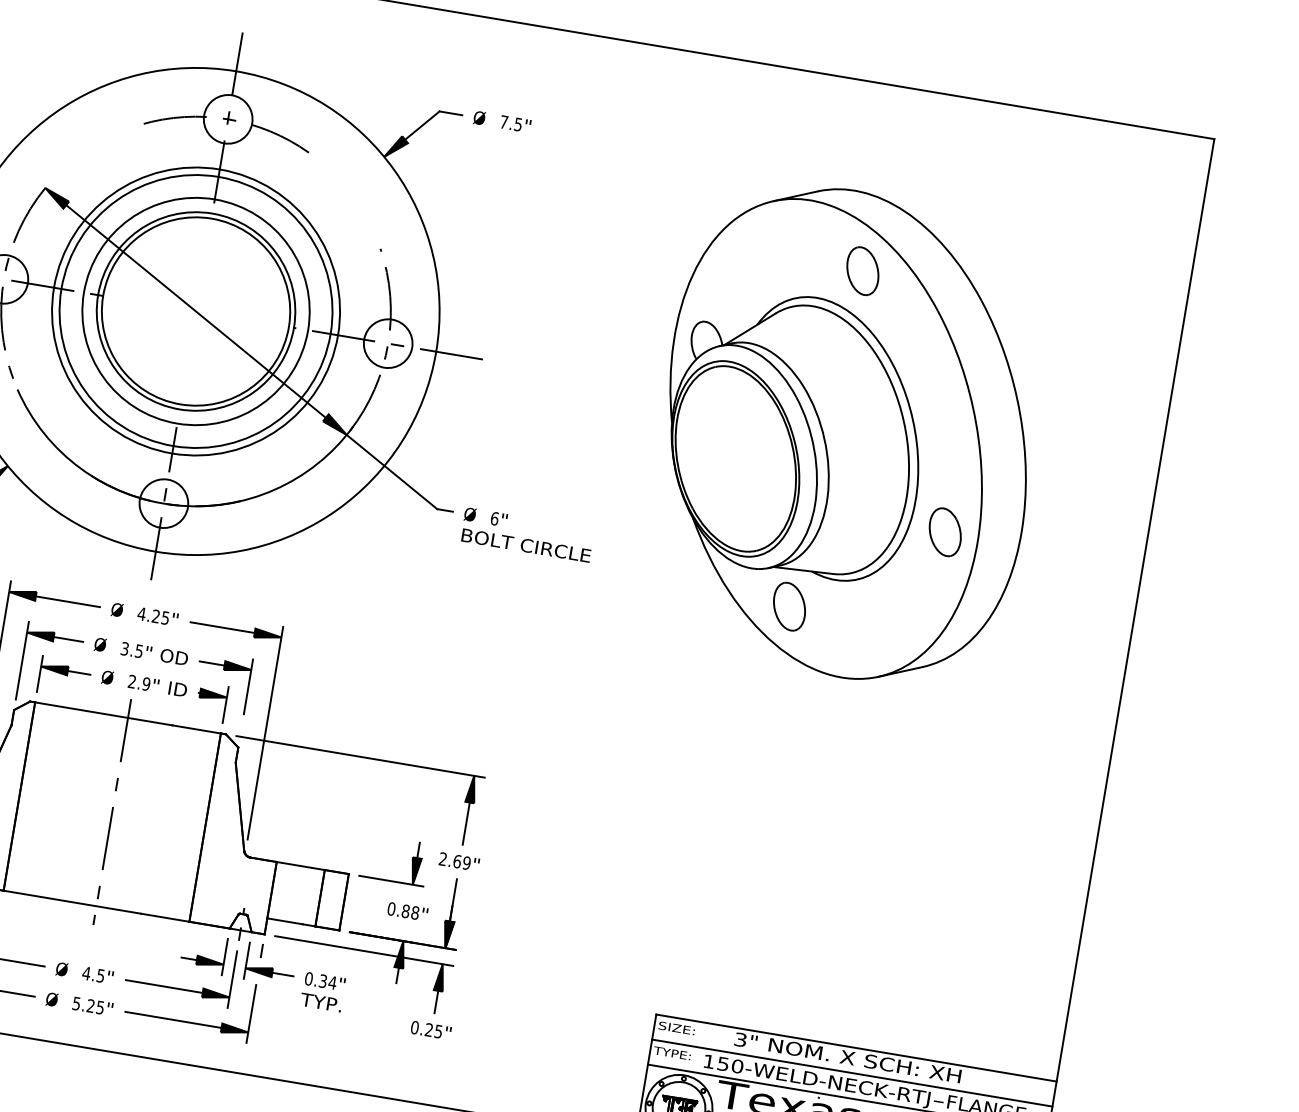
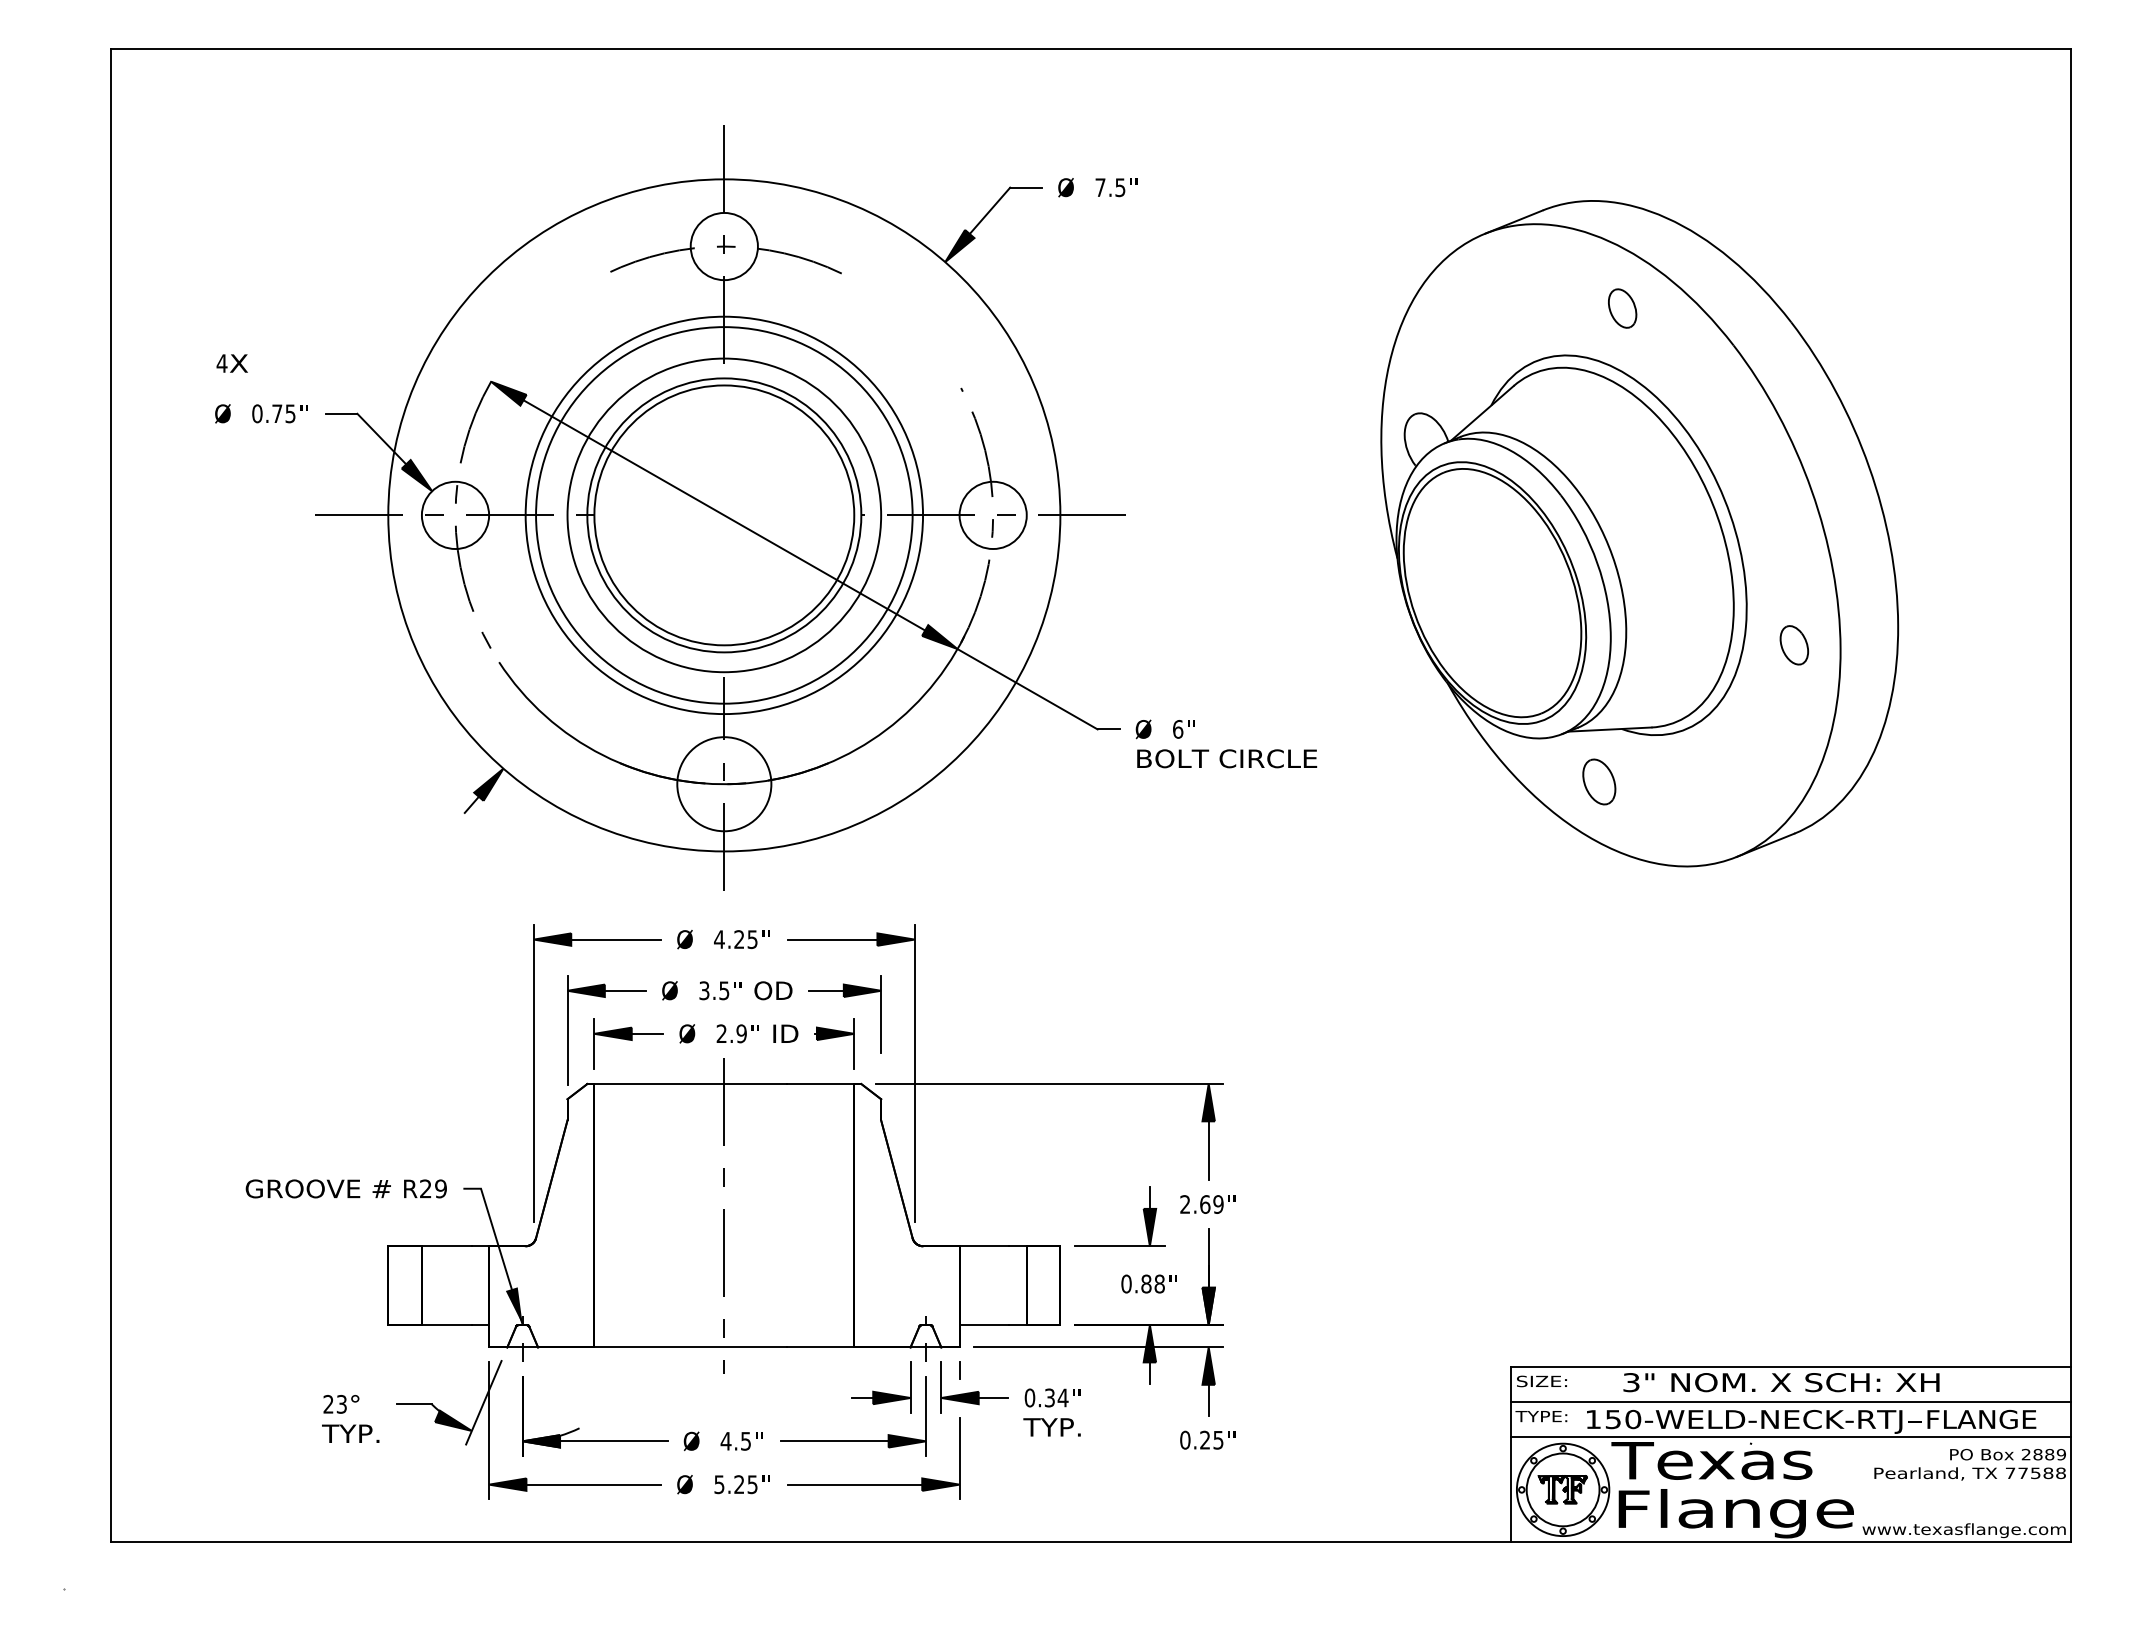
part: (862, 271) -> (1622, 308), size x0.6
circle: (163, 503) -> (723, 783), size x1.4
part: (945, 532) -> (1794, 645), size x0.6
part: (789, 606) -> (1599, 781), size x0.7

